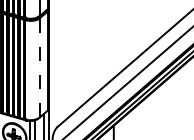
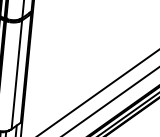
line: (39, 67) -> (16, 74), dashed -> solid

